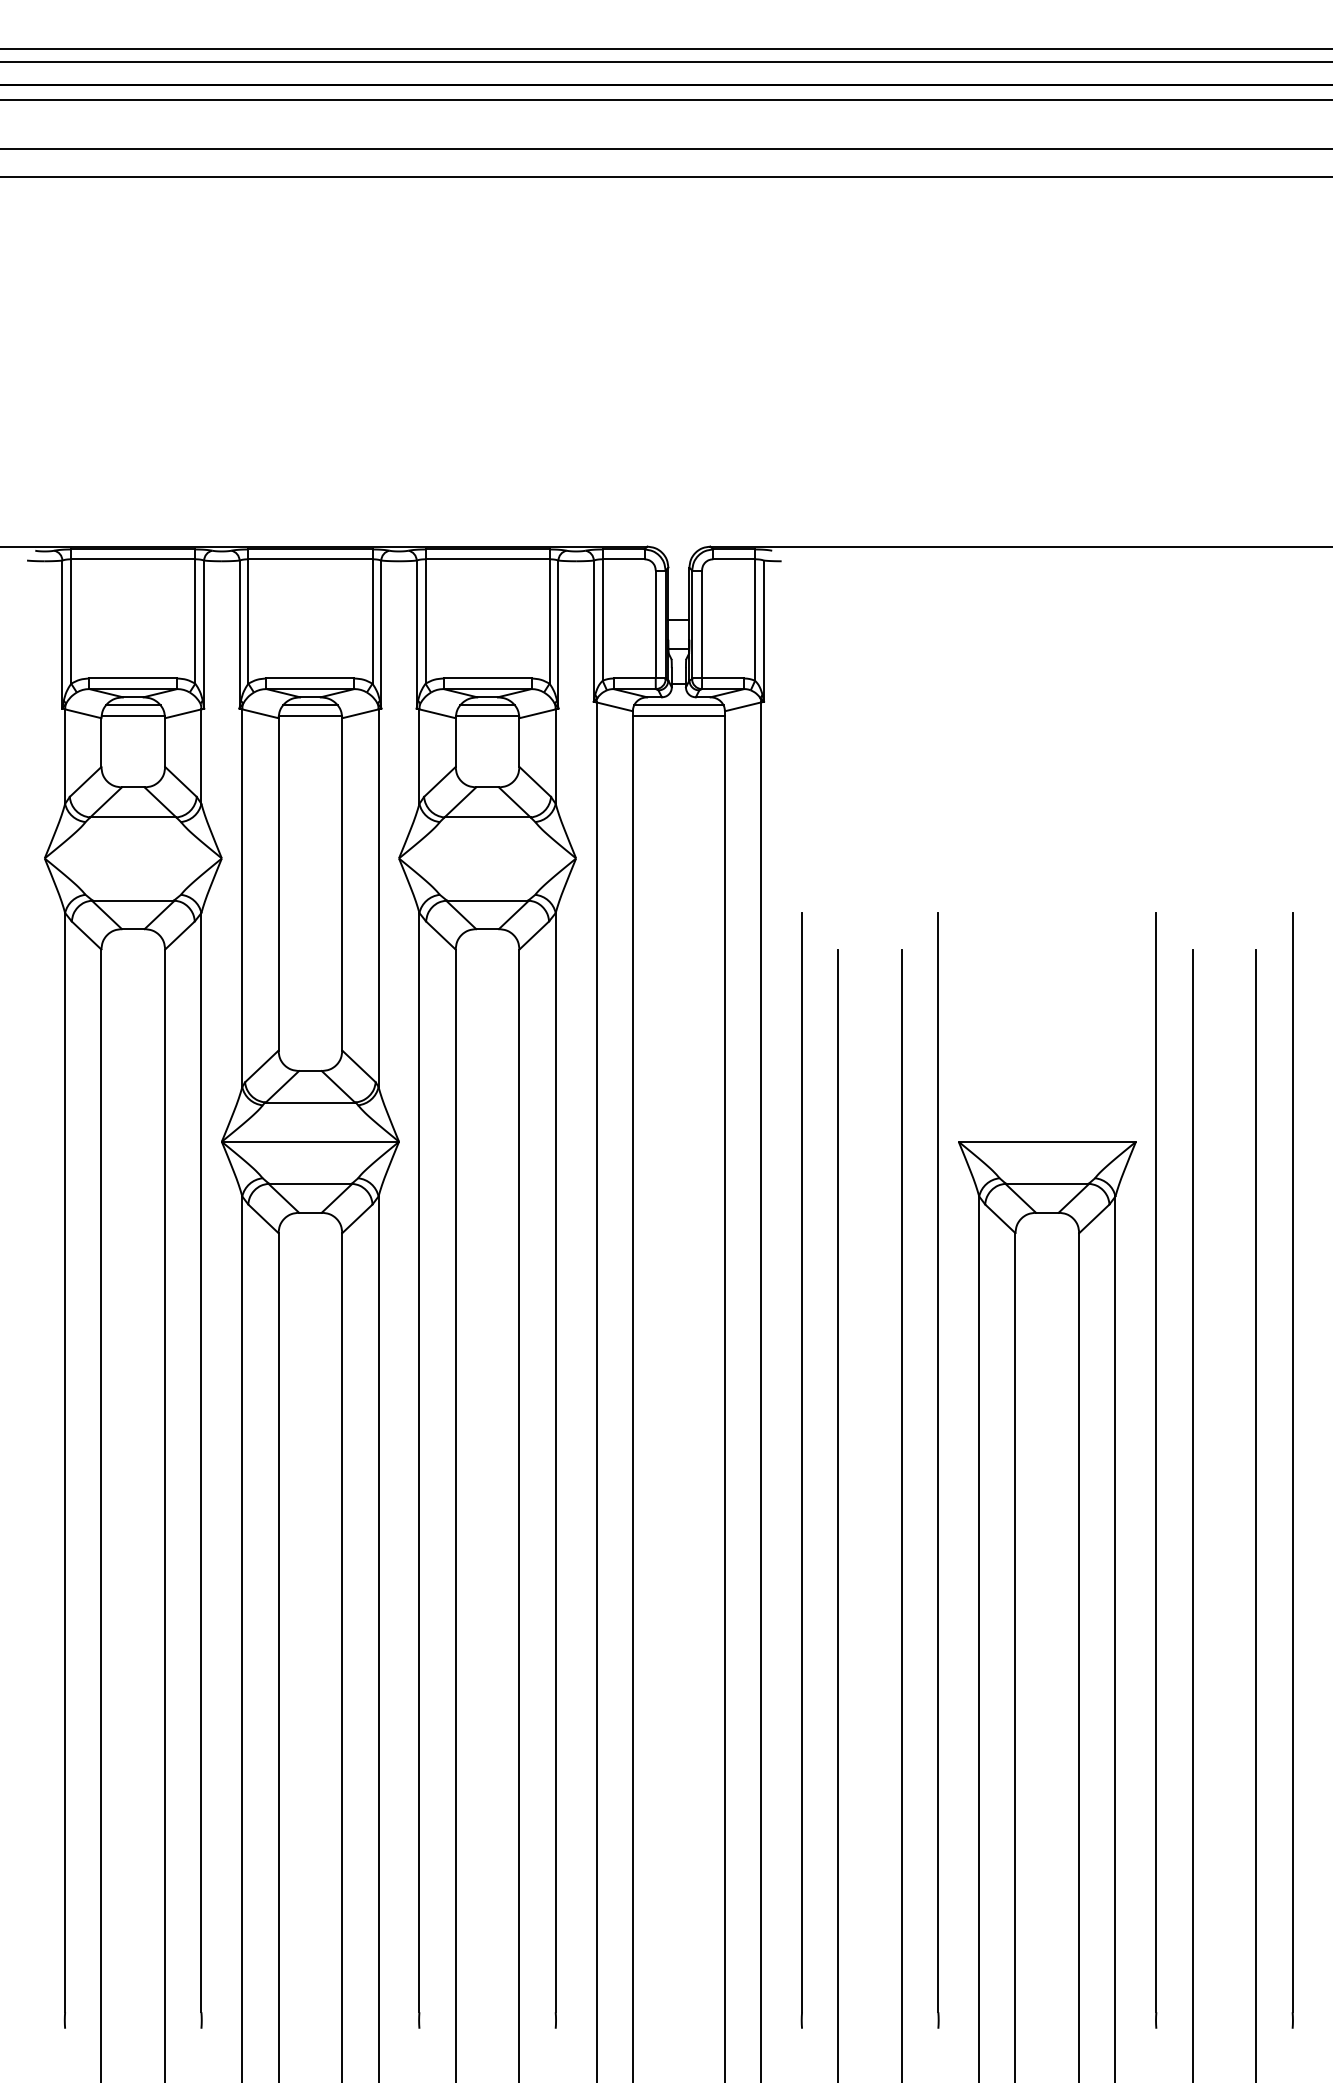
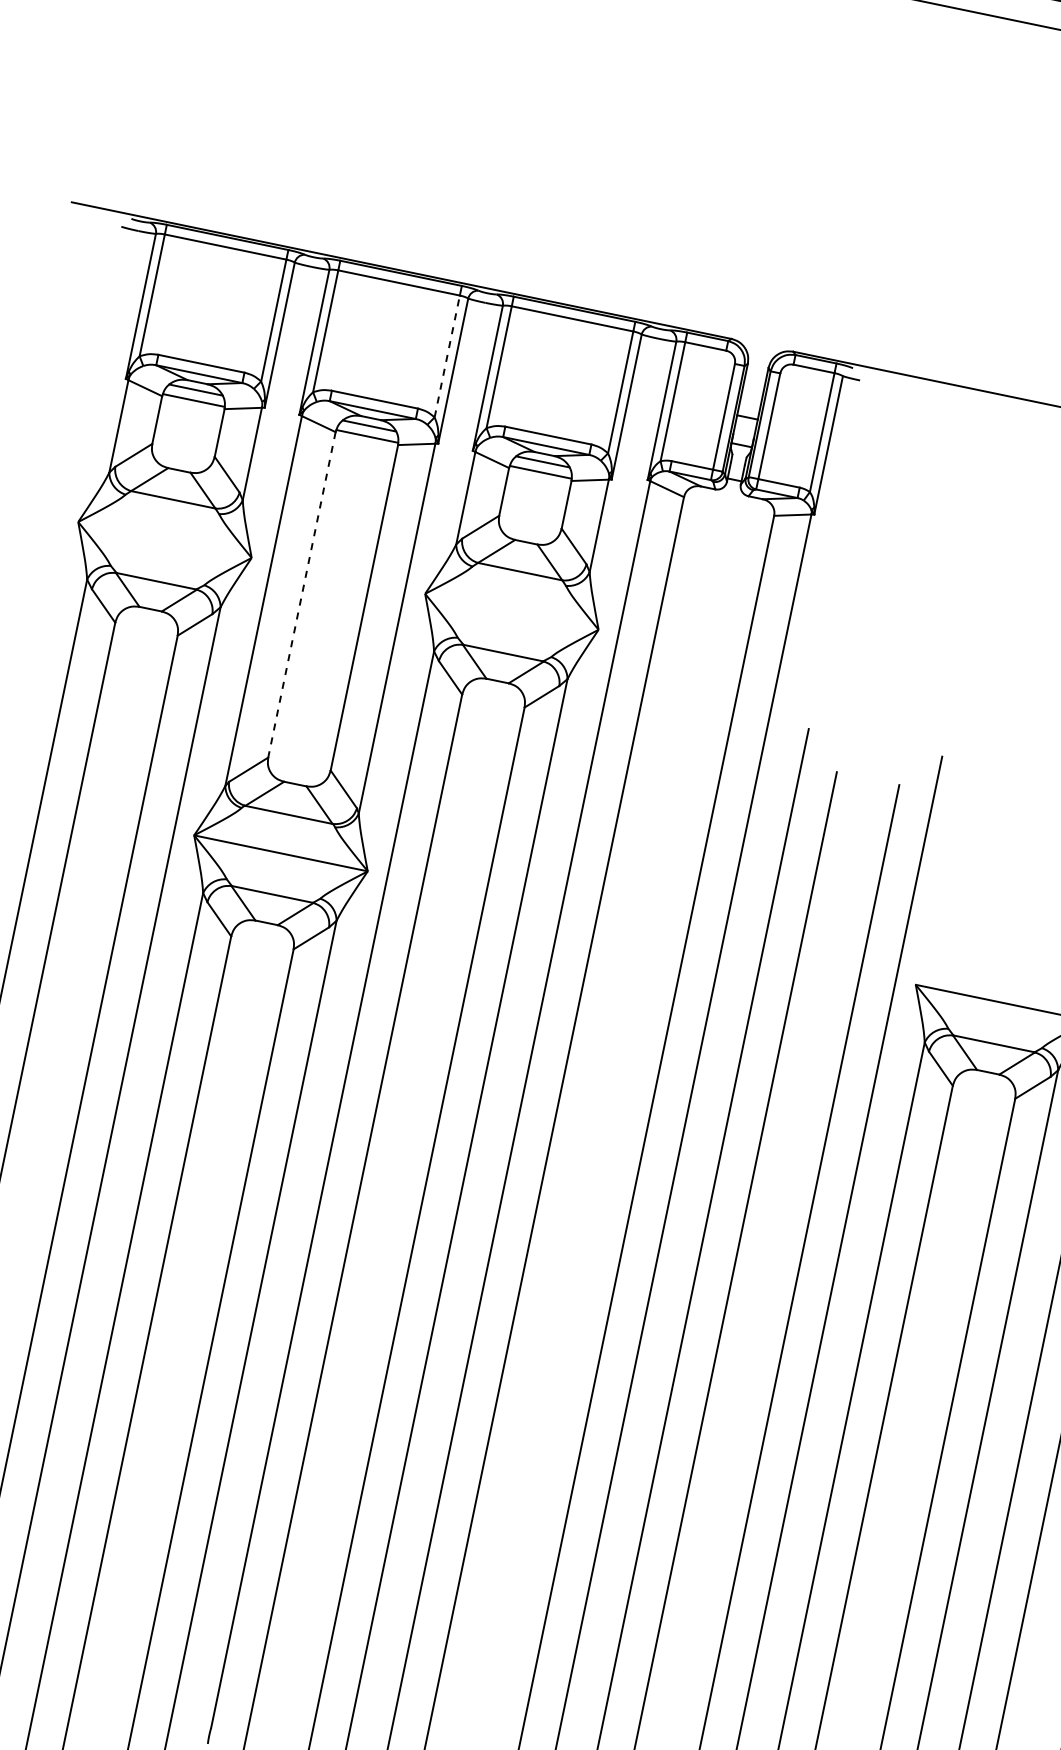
line: (372, 621) -> (447, 356), solid -> dashed
line: (678, 705) -> (729, 500), removed
line: (678, 716) -> (727, 511), removed
line: (278, 884) -> (301, 594), solid -> dashed

